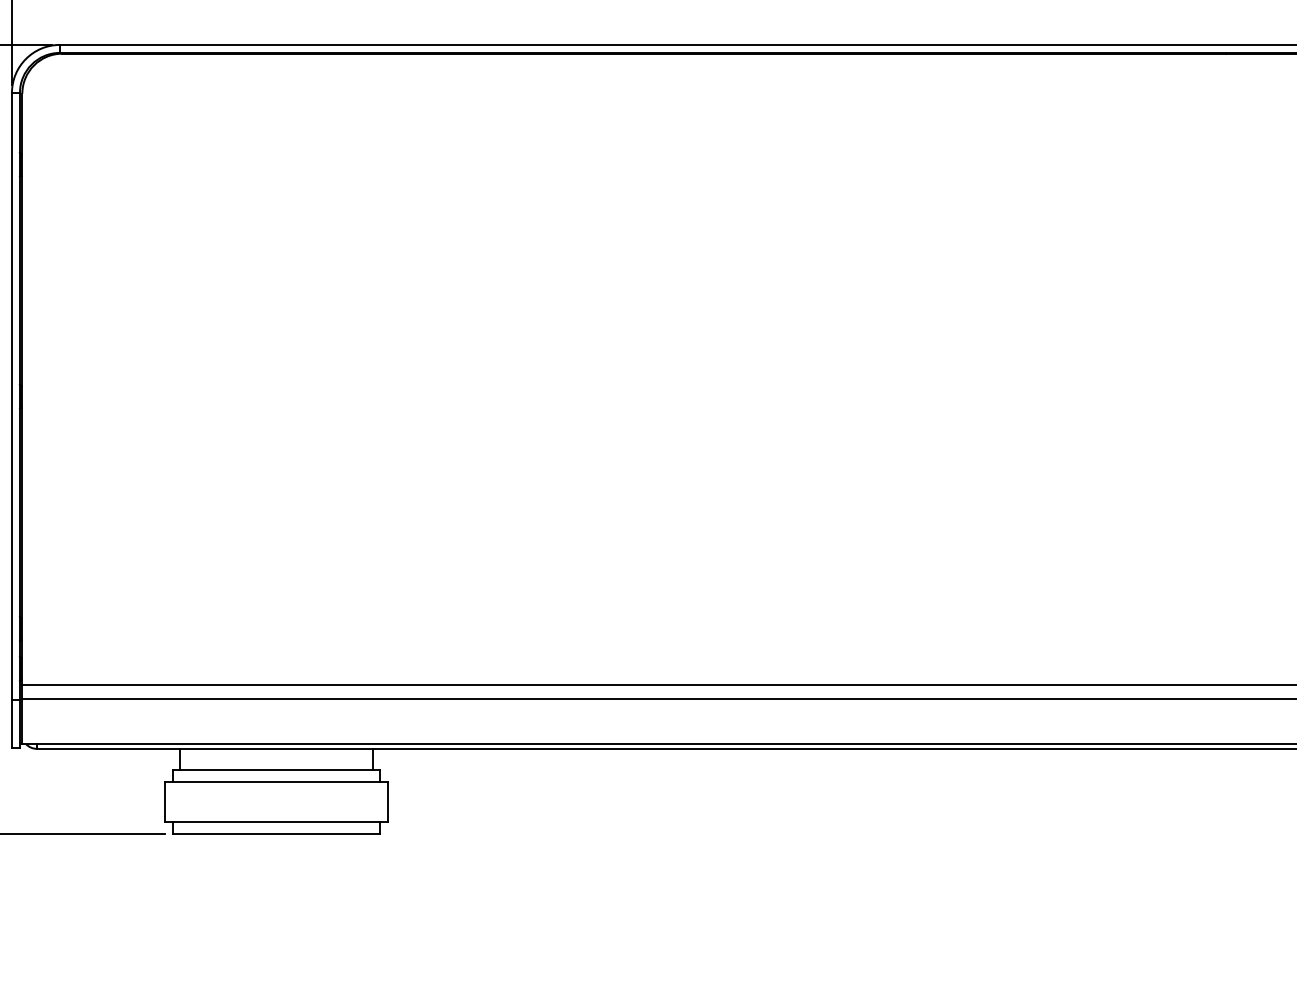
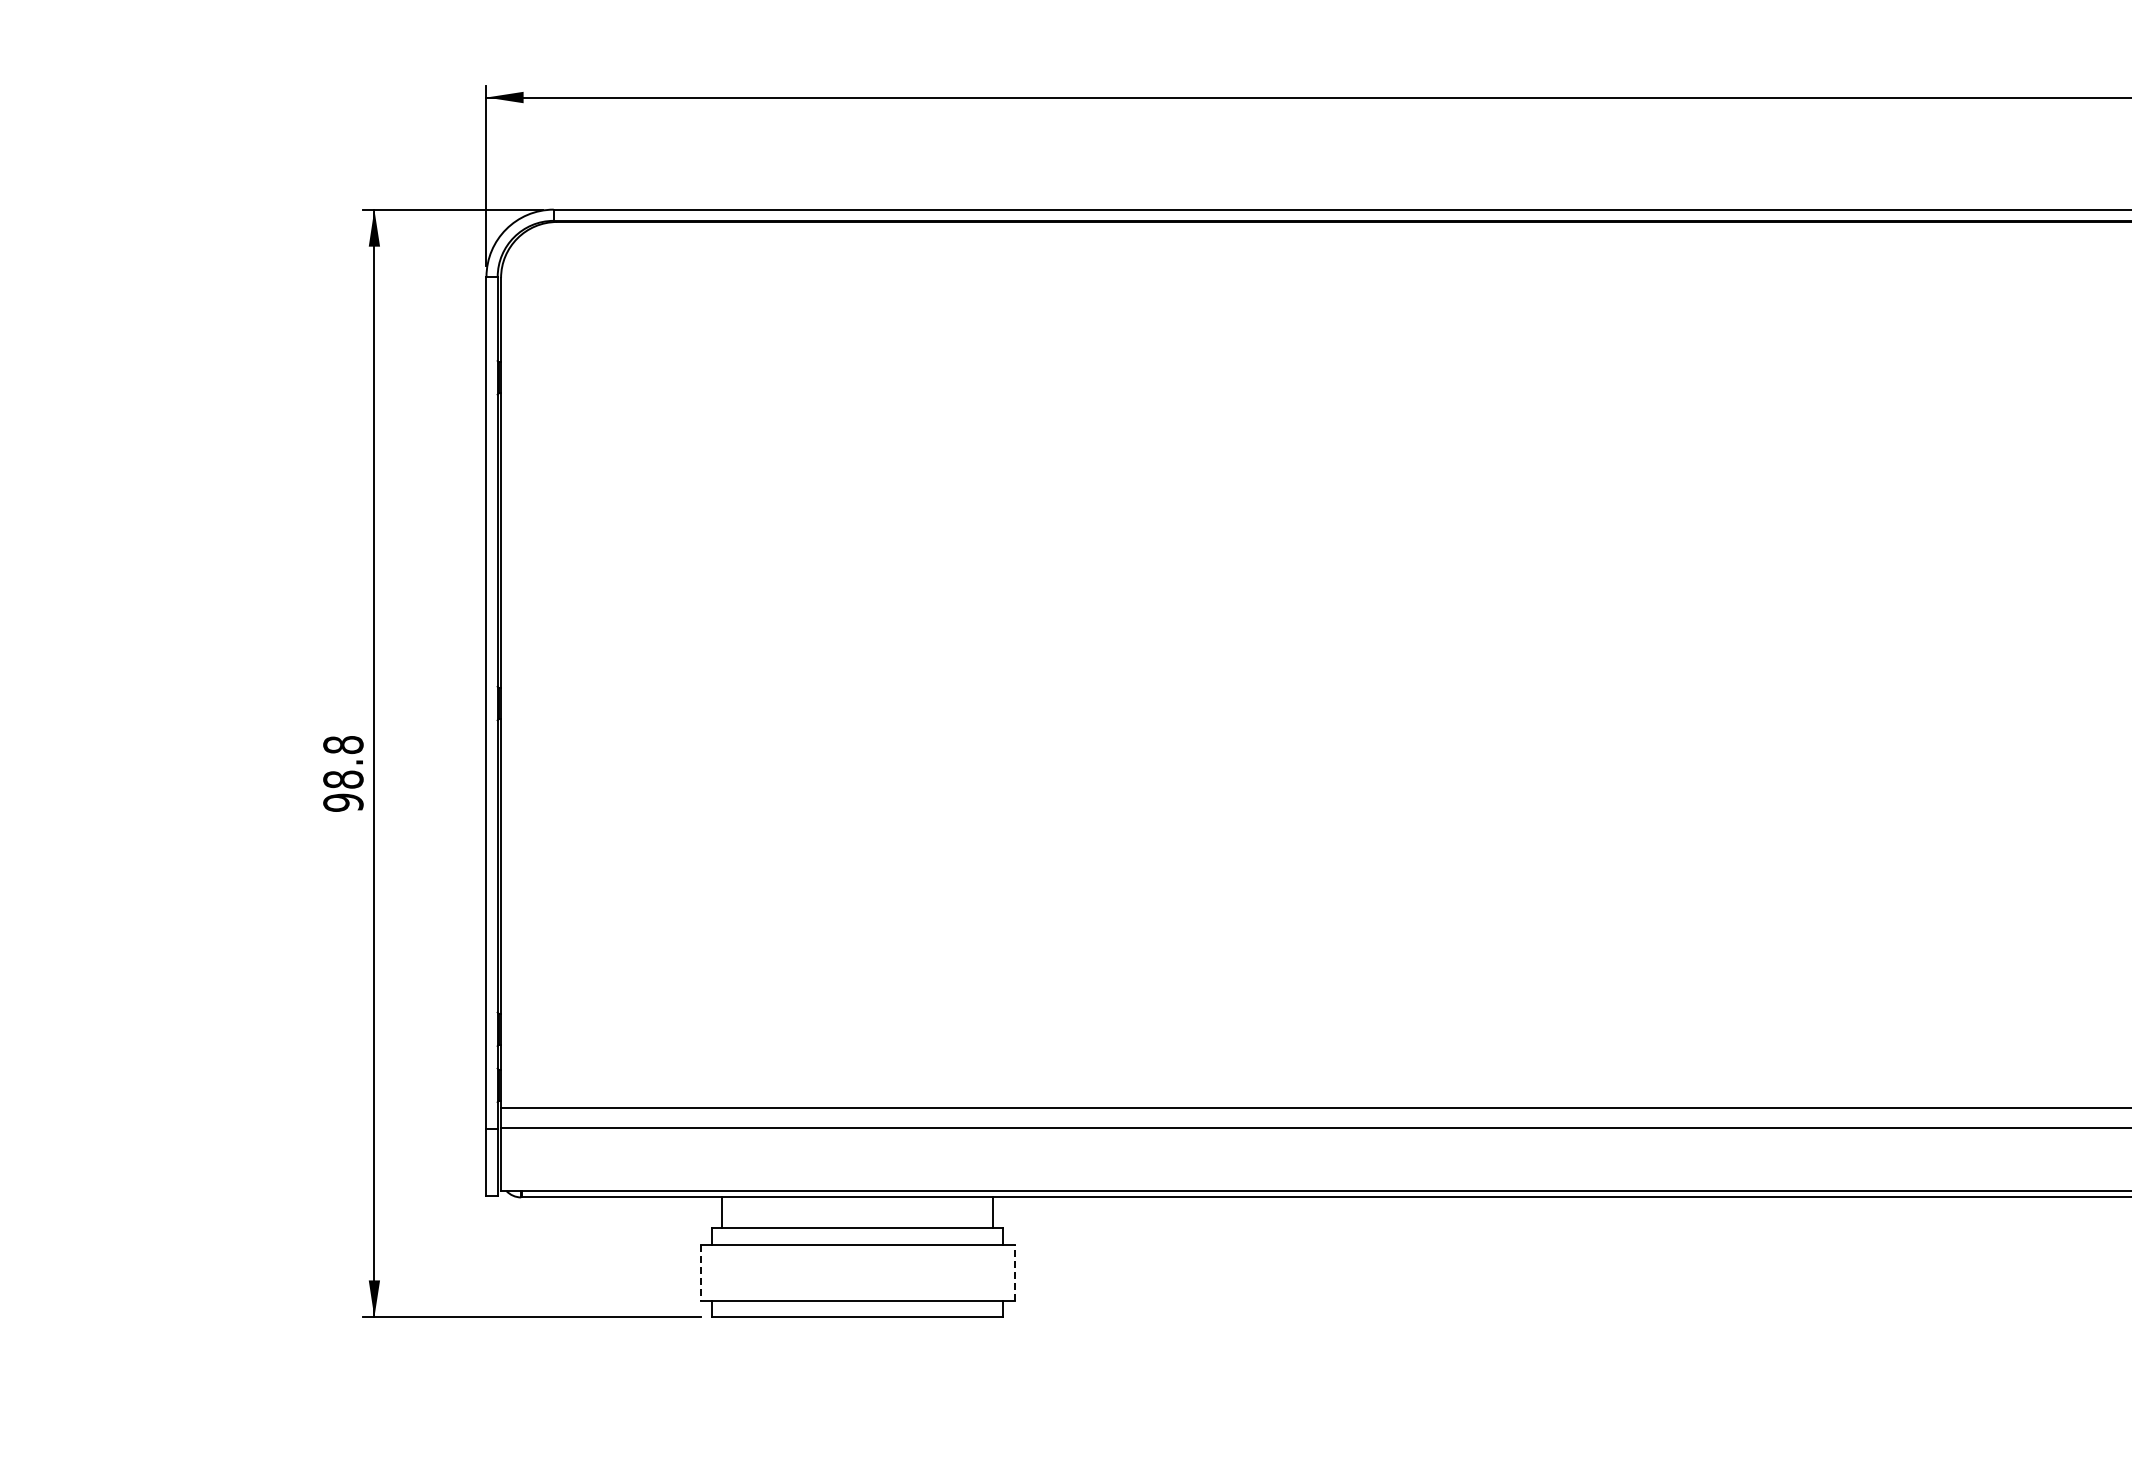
line: (388, 802) -> (1014, 1272), solid -> dashed
line: (164, 803) -> (700, 1273), solid -> dashed

